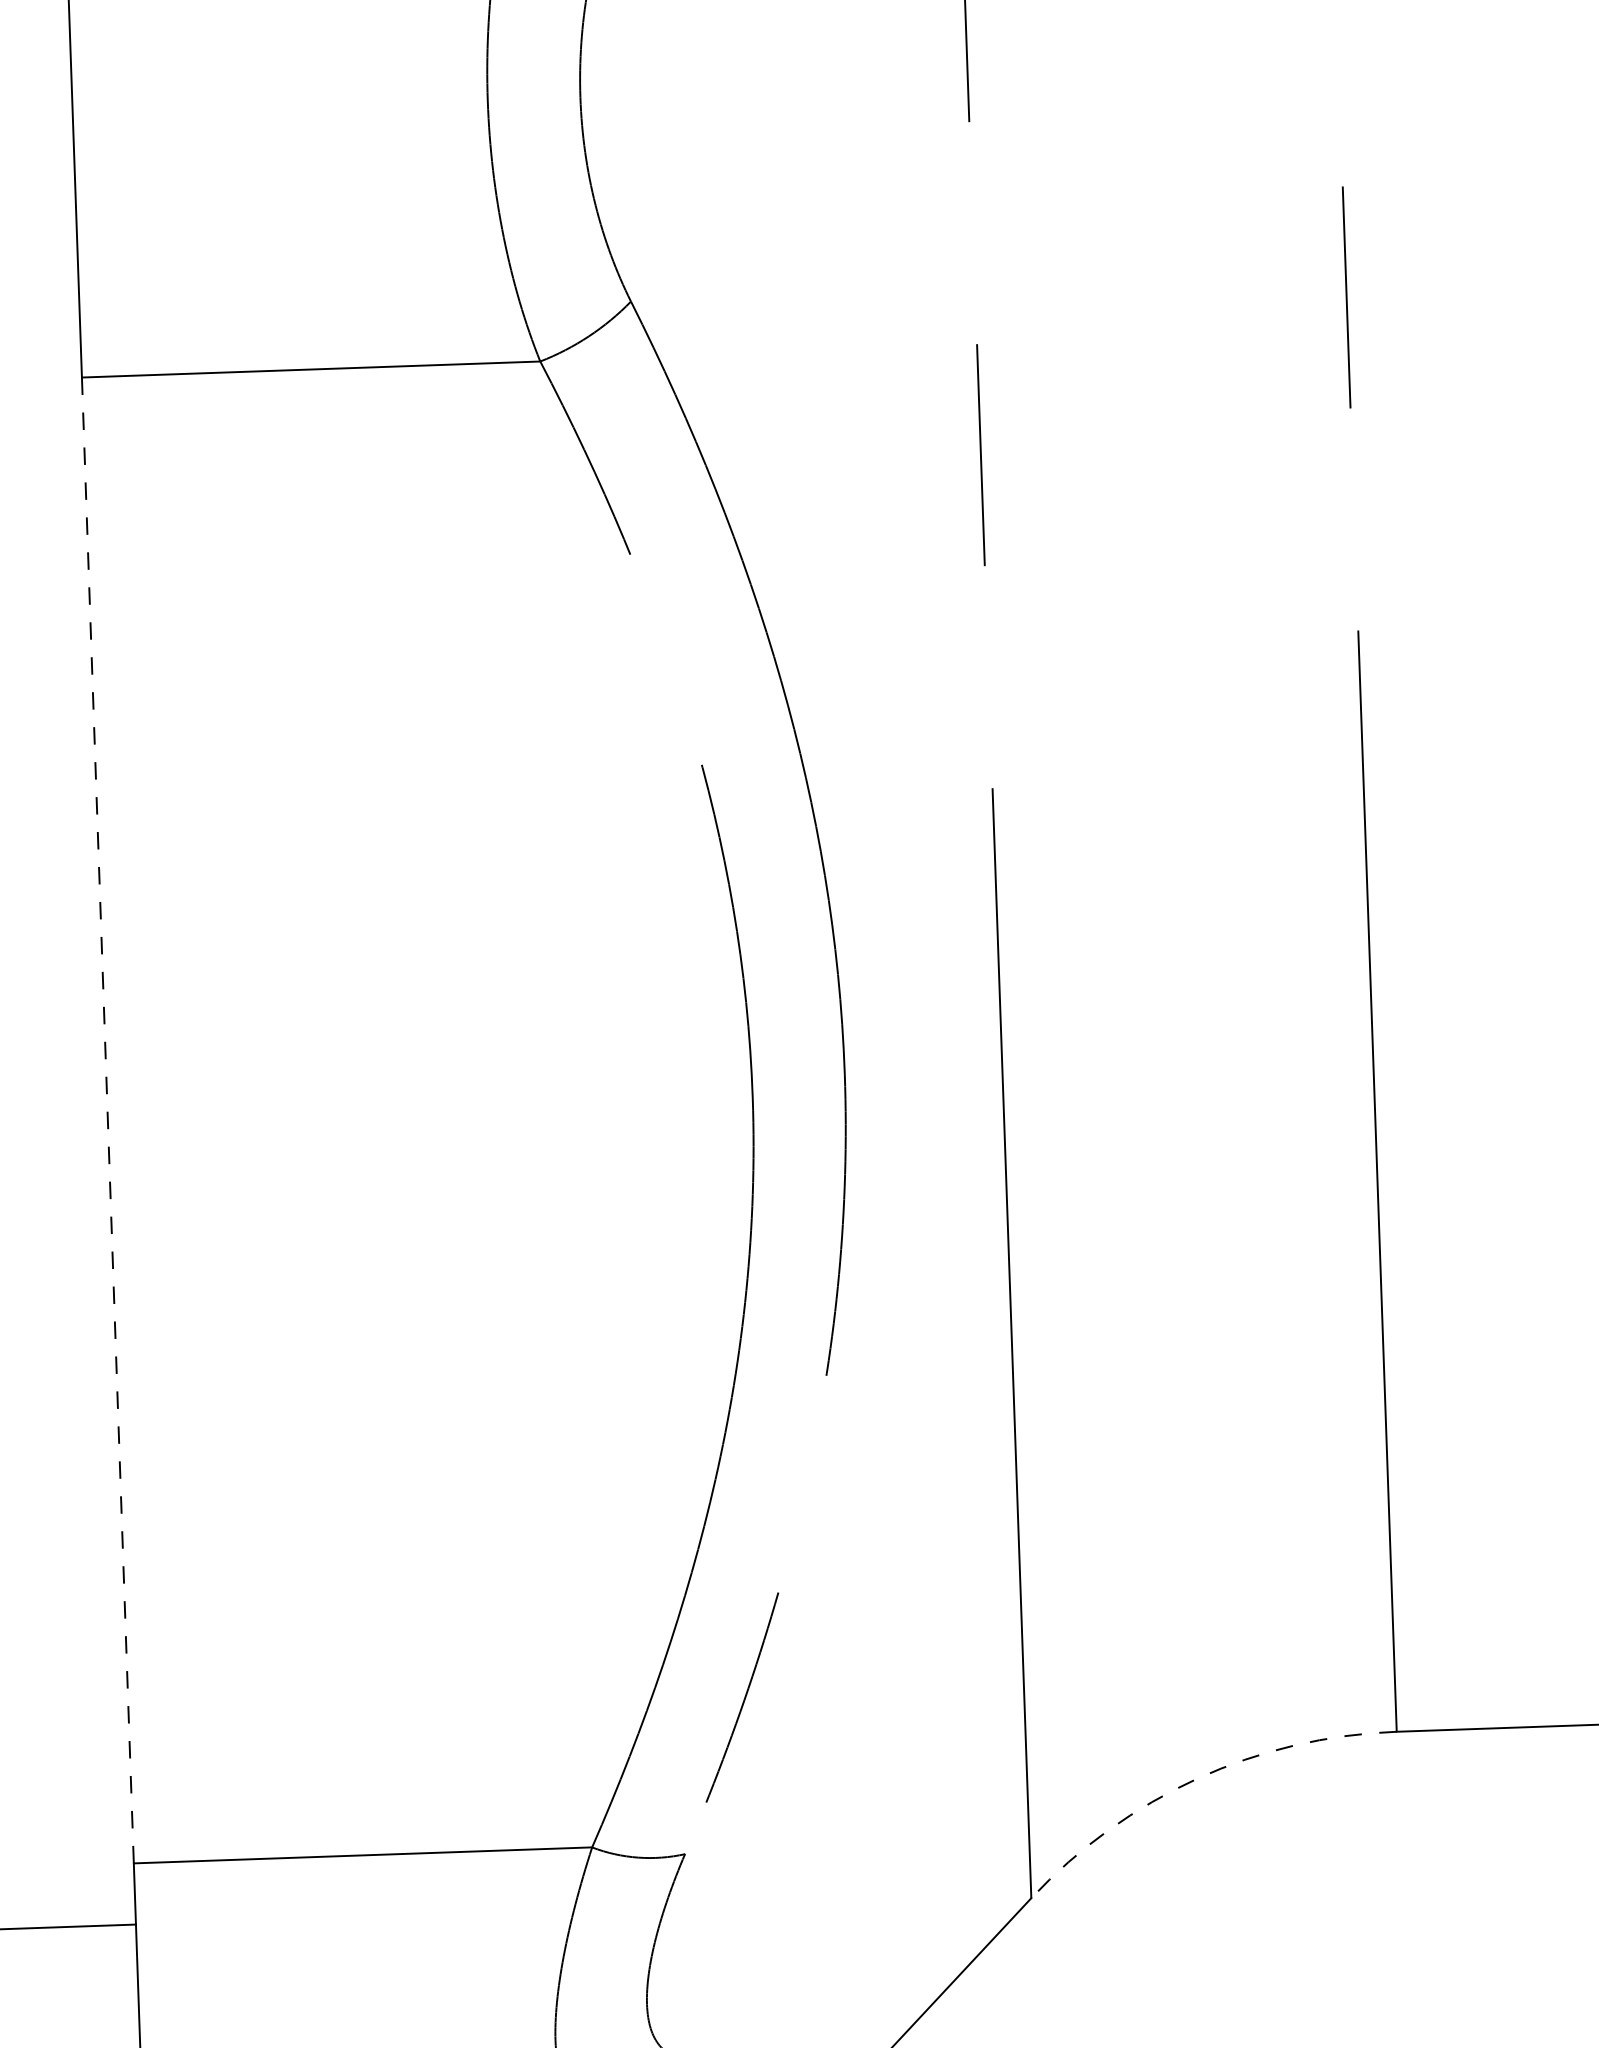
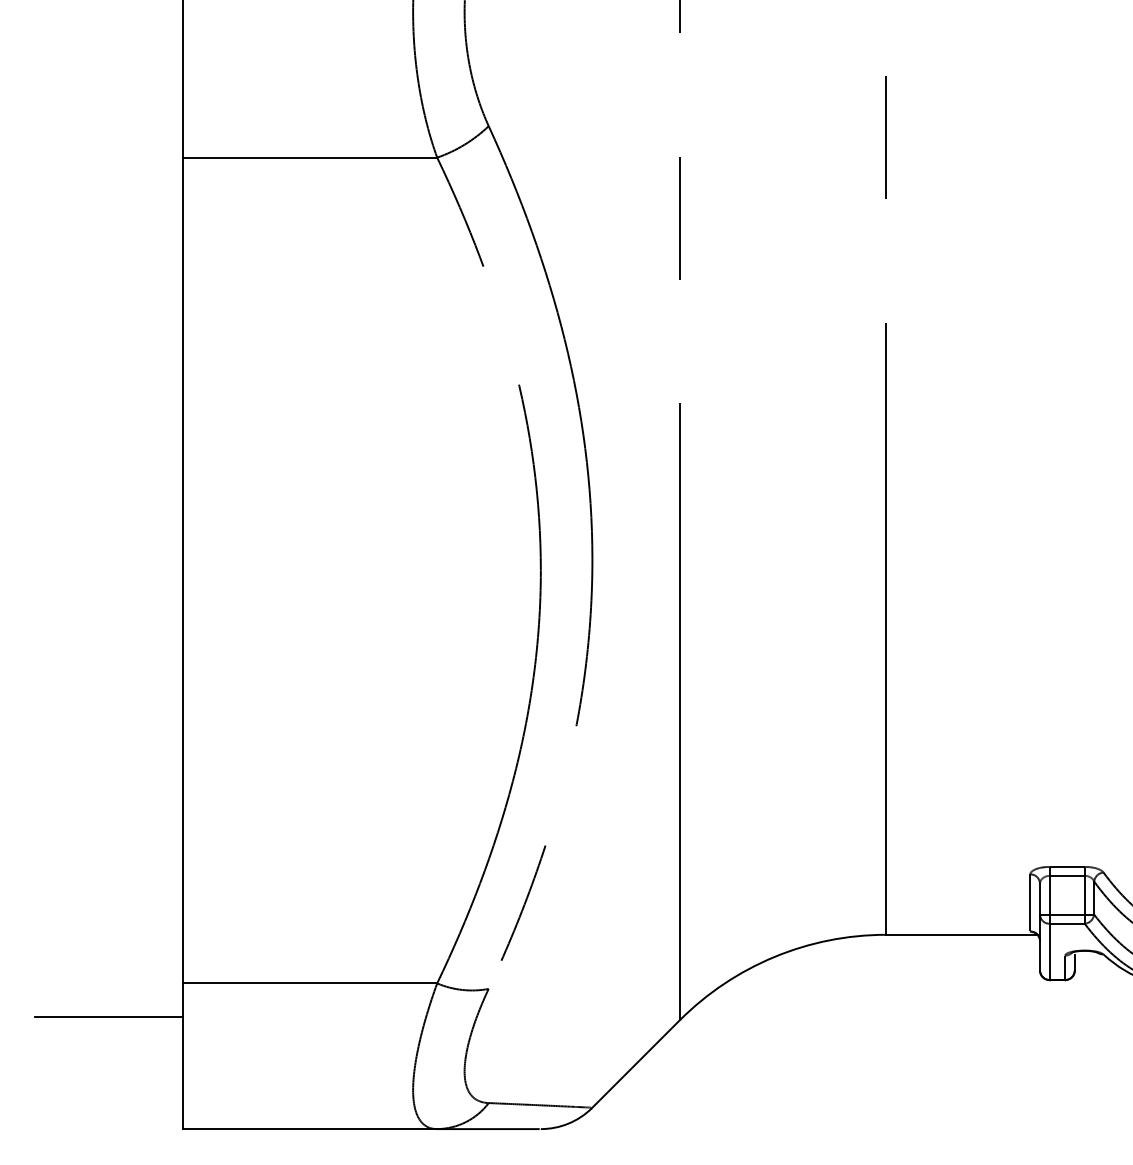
line: (107, 1120) -> (182, 570), dashed -> solid
arc: (1197, 1779) -> (774, 957), dashed -> solid

